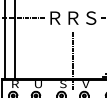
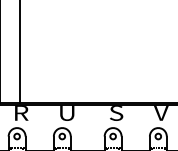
line: (72, 61) -> (134, 68), removed

